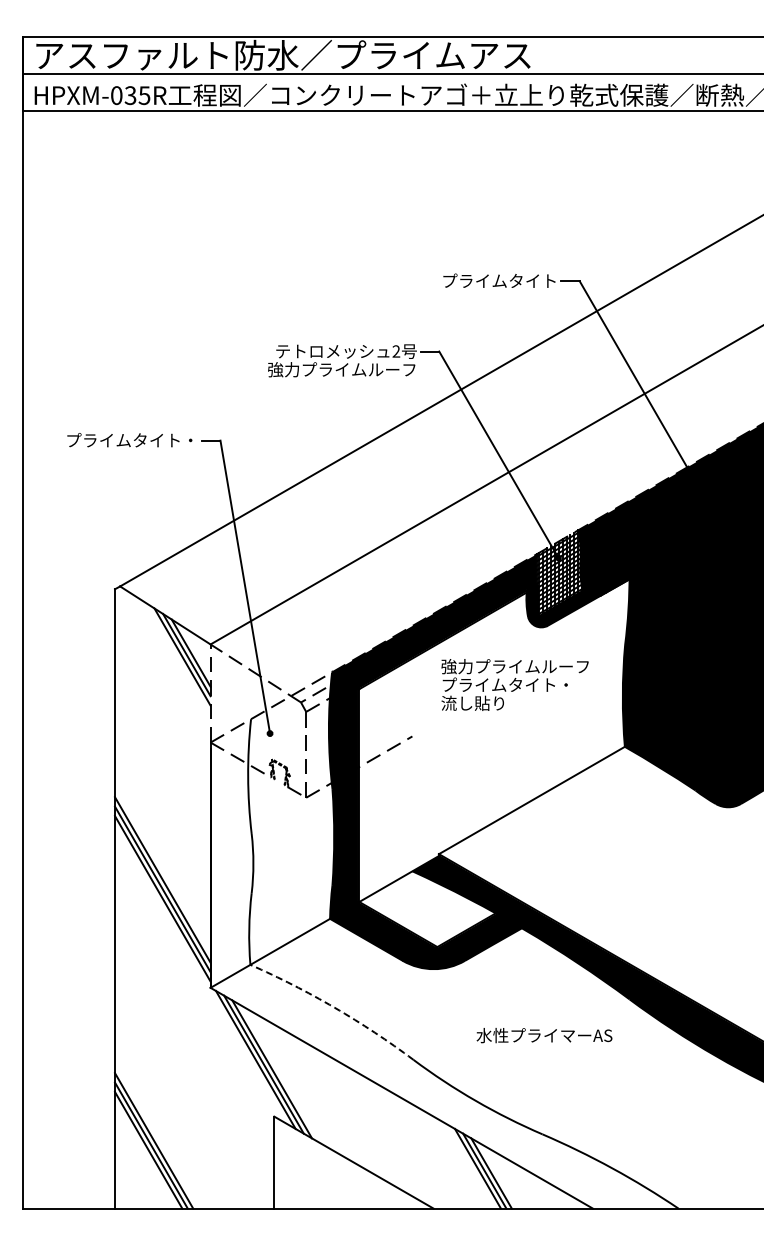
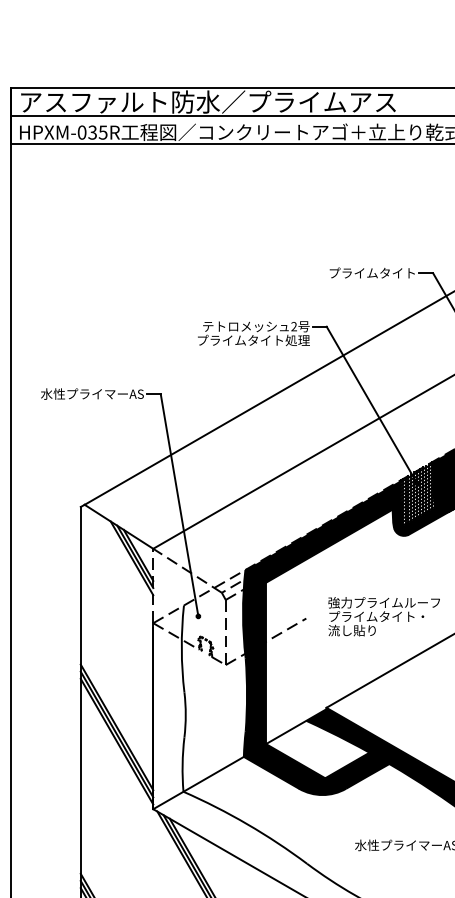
text: (342, 369) -> (253, 340), 強力プライムルーフ -> プライムタイト処理
text: (130, 440) -> (92, 394), プライムタイト・ -> 水性プライマーAS
text: (514, 684) -> (383, 616), moved
arc: (334, 1007) -> (247, 824), dashed -> solid

